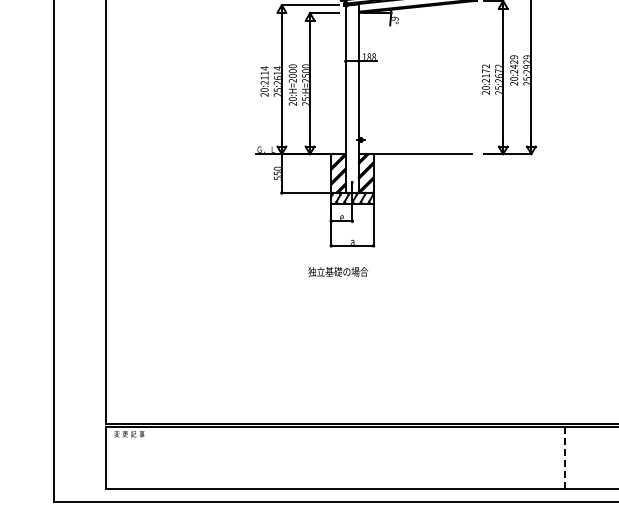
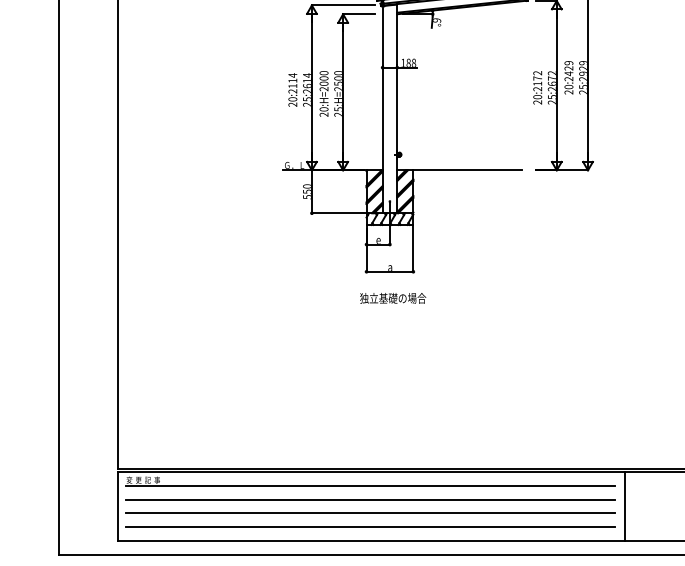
text: (337, 271) -> (392, 297), moved
line: (334, 439) -> (370, 486), added
line: (334, 451) -> (370, 499), added
line: (564, 458) -> (624, 507), dashed -> solid
line: (334, 464) -> (370, 513), added
line: (334, 476) -> (370, 526), added

